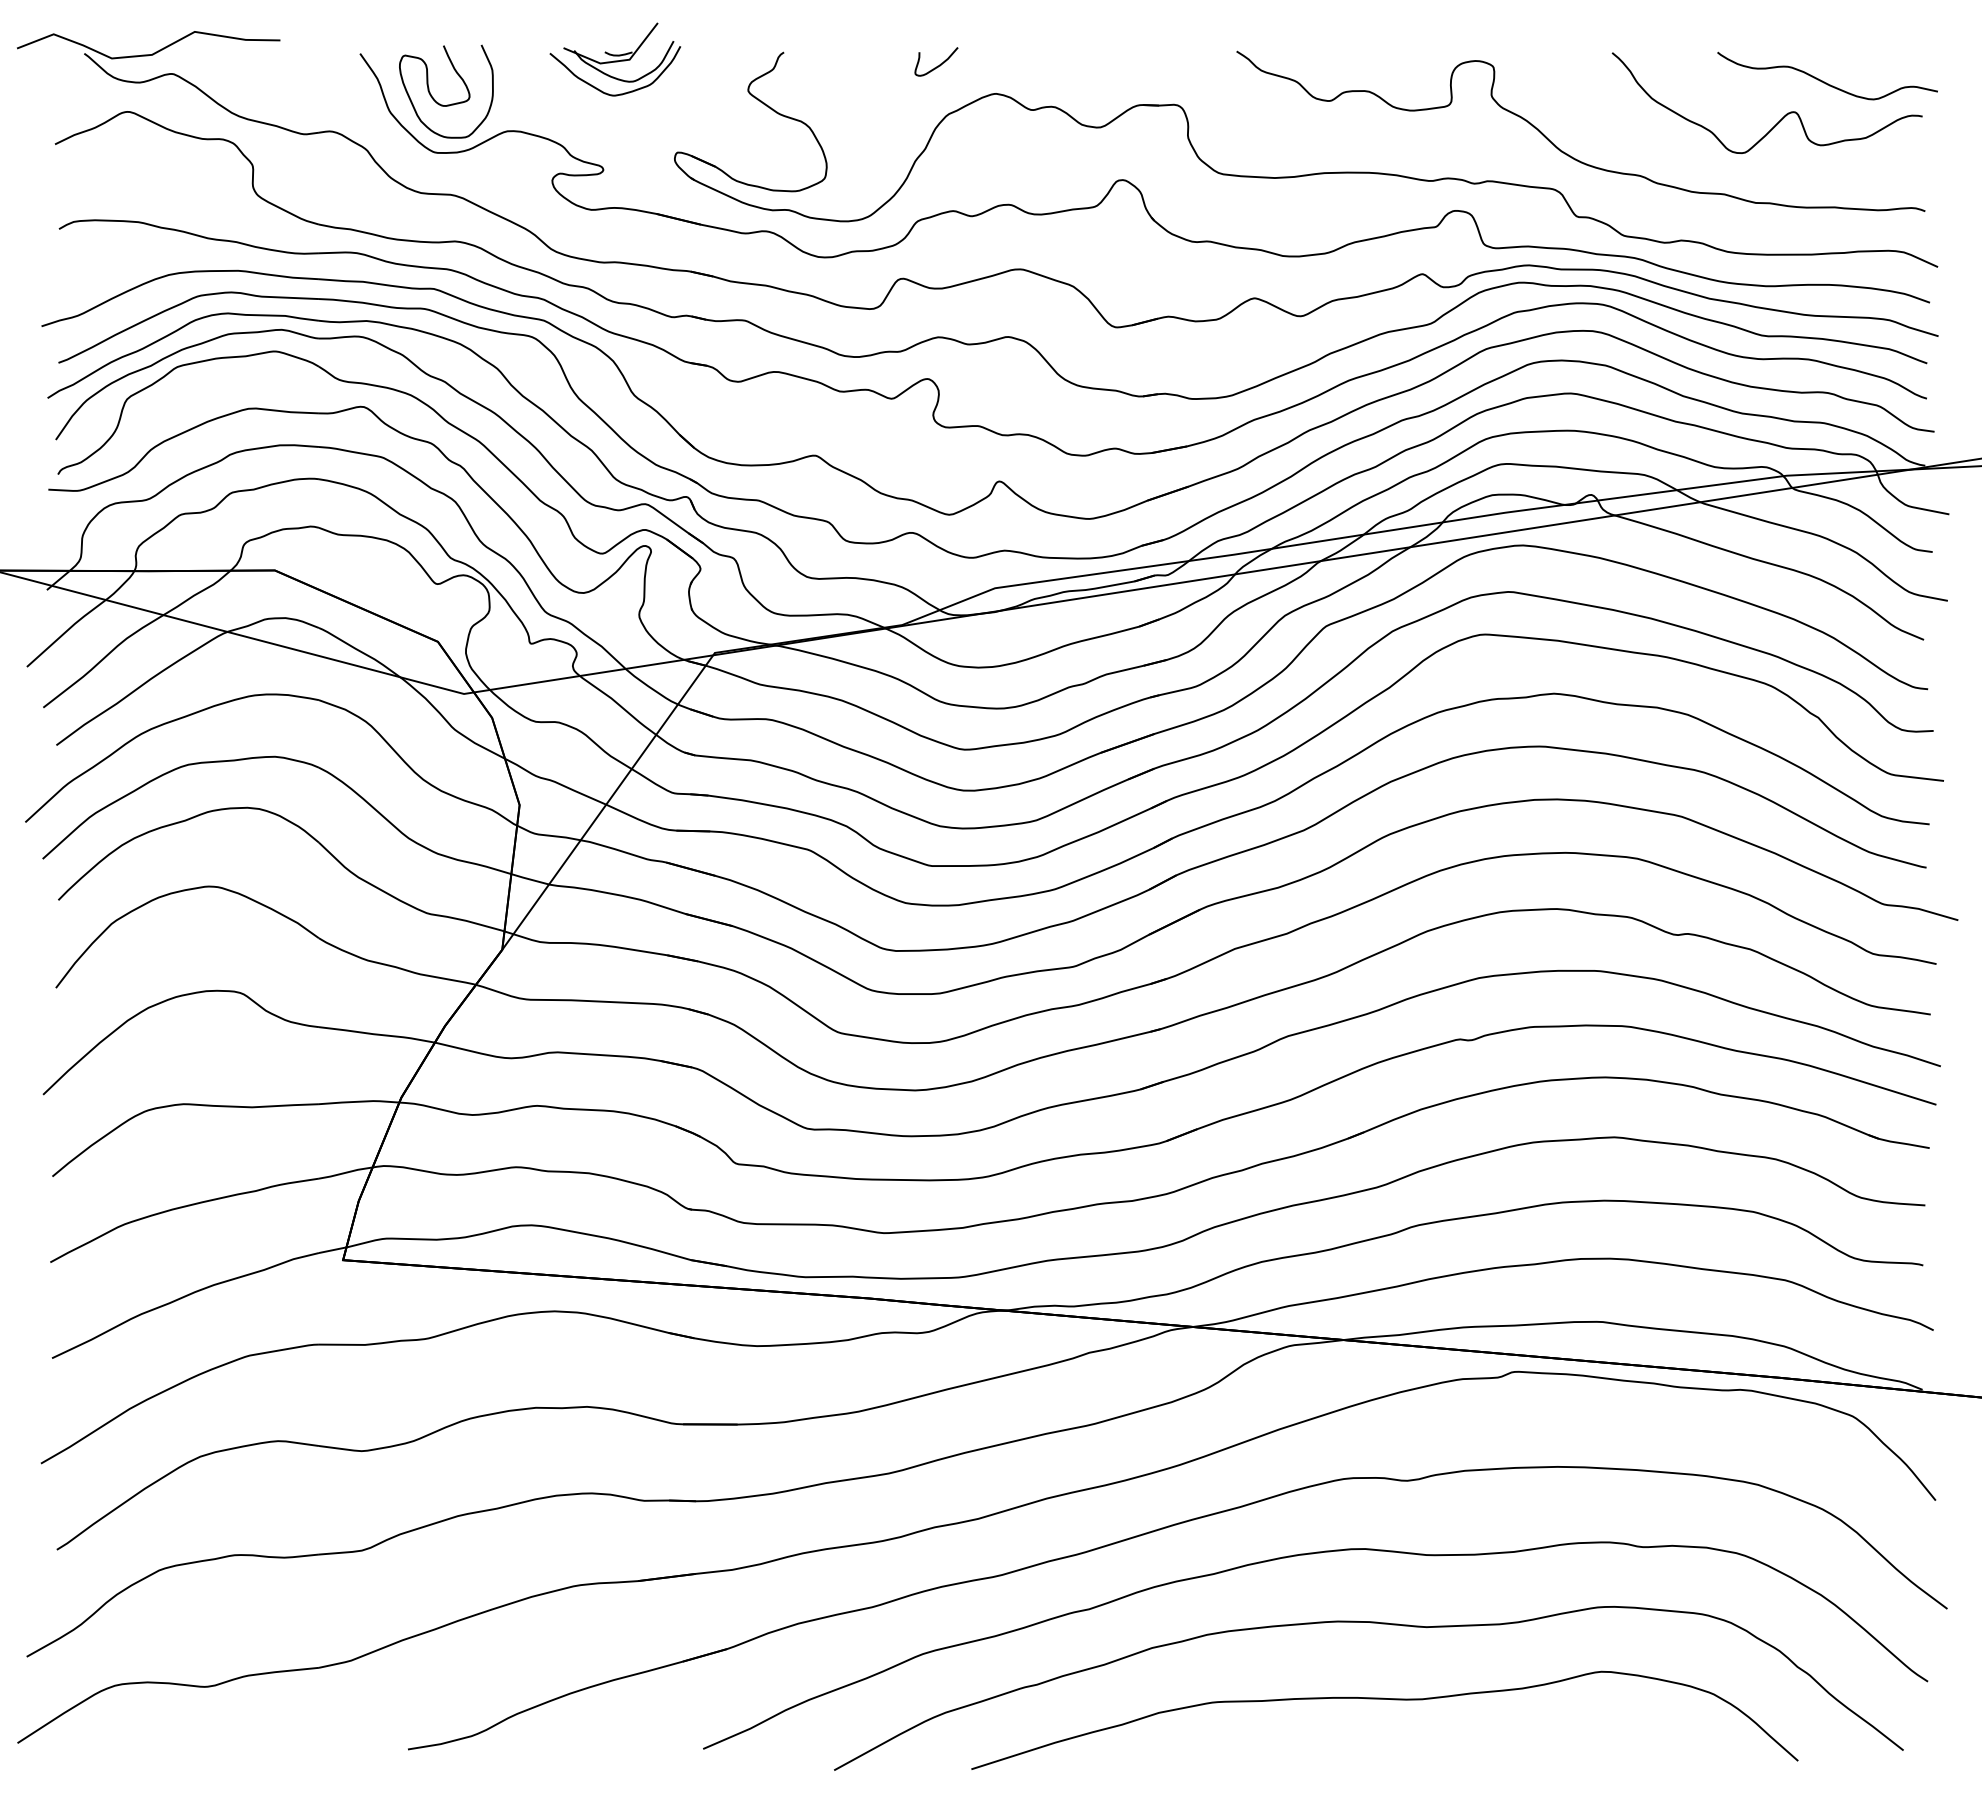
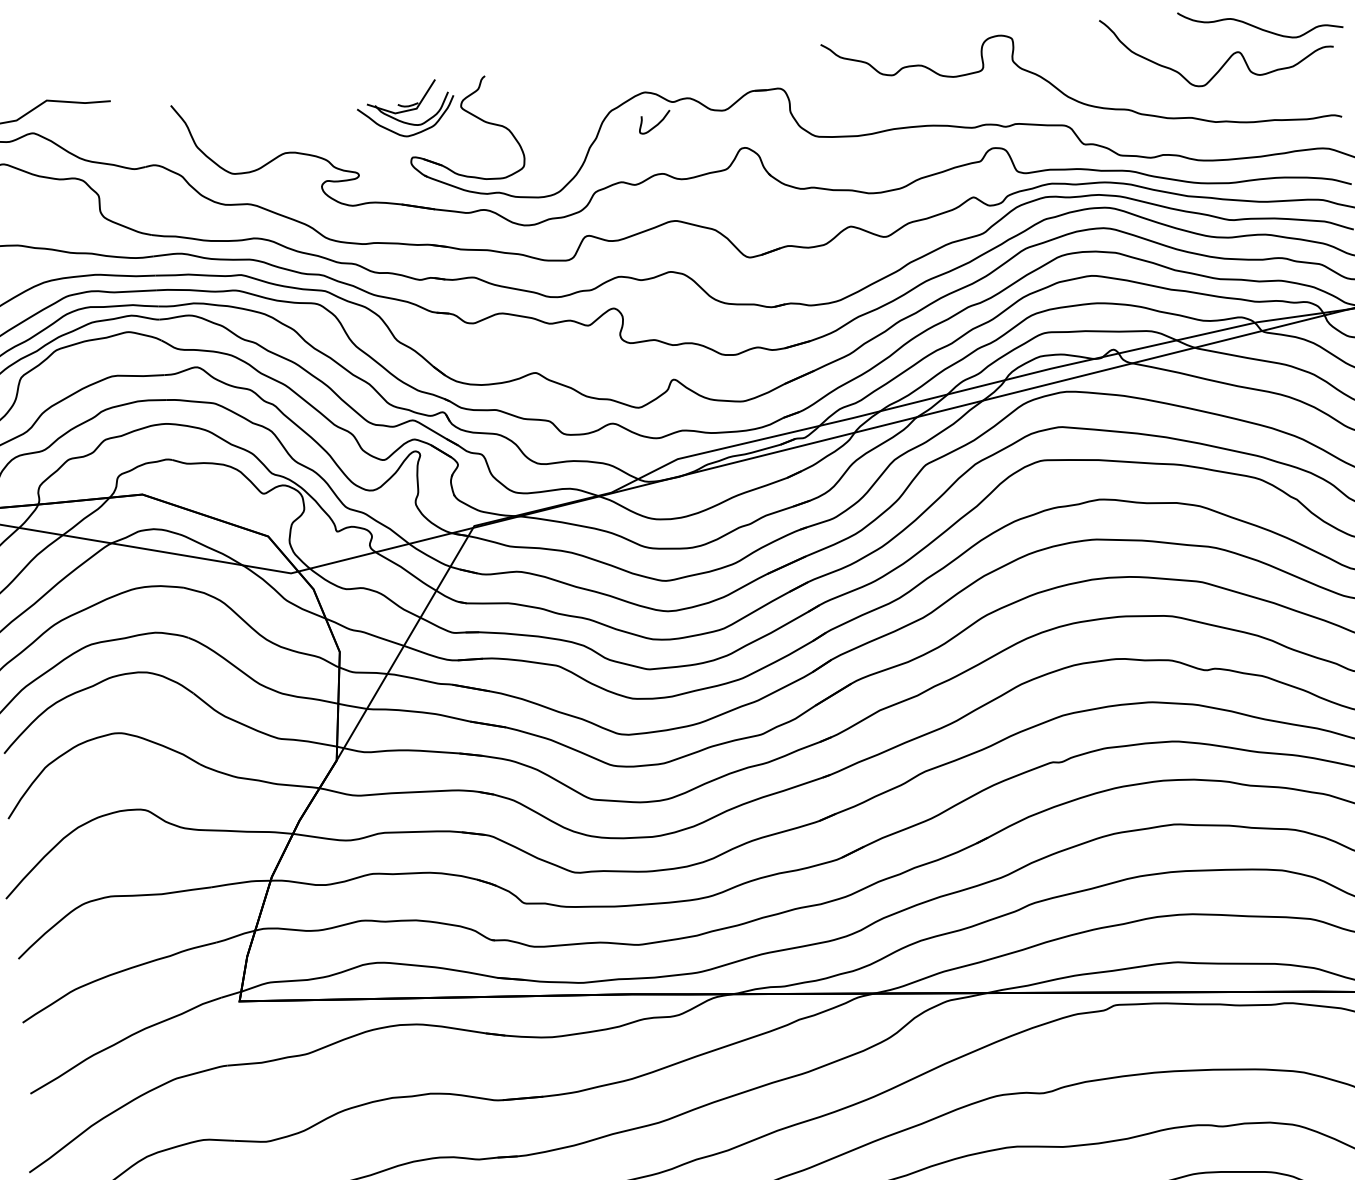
part: (615, 59) -> (406, 109), moved
curve: (937, 65) -> (655, 124), moved
curve: (451, 103) -> (241, 136), removed

